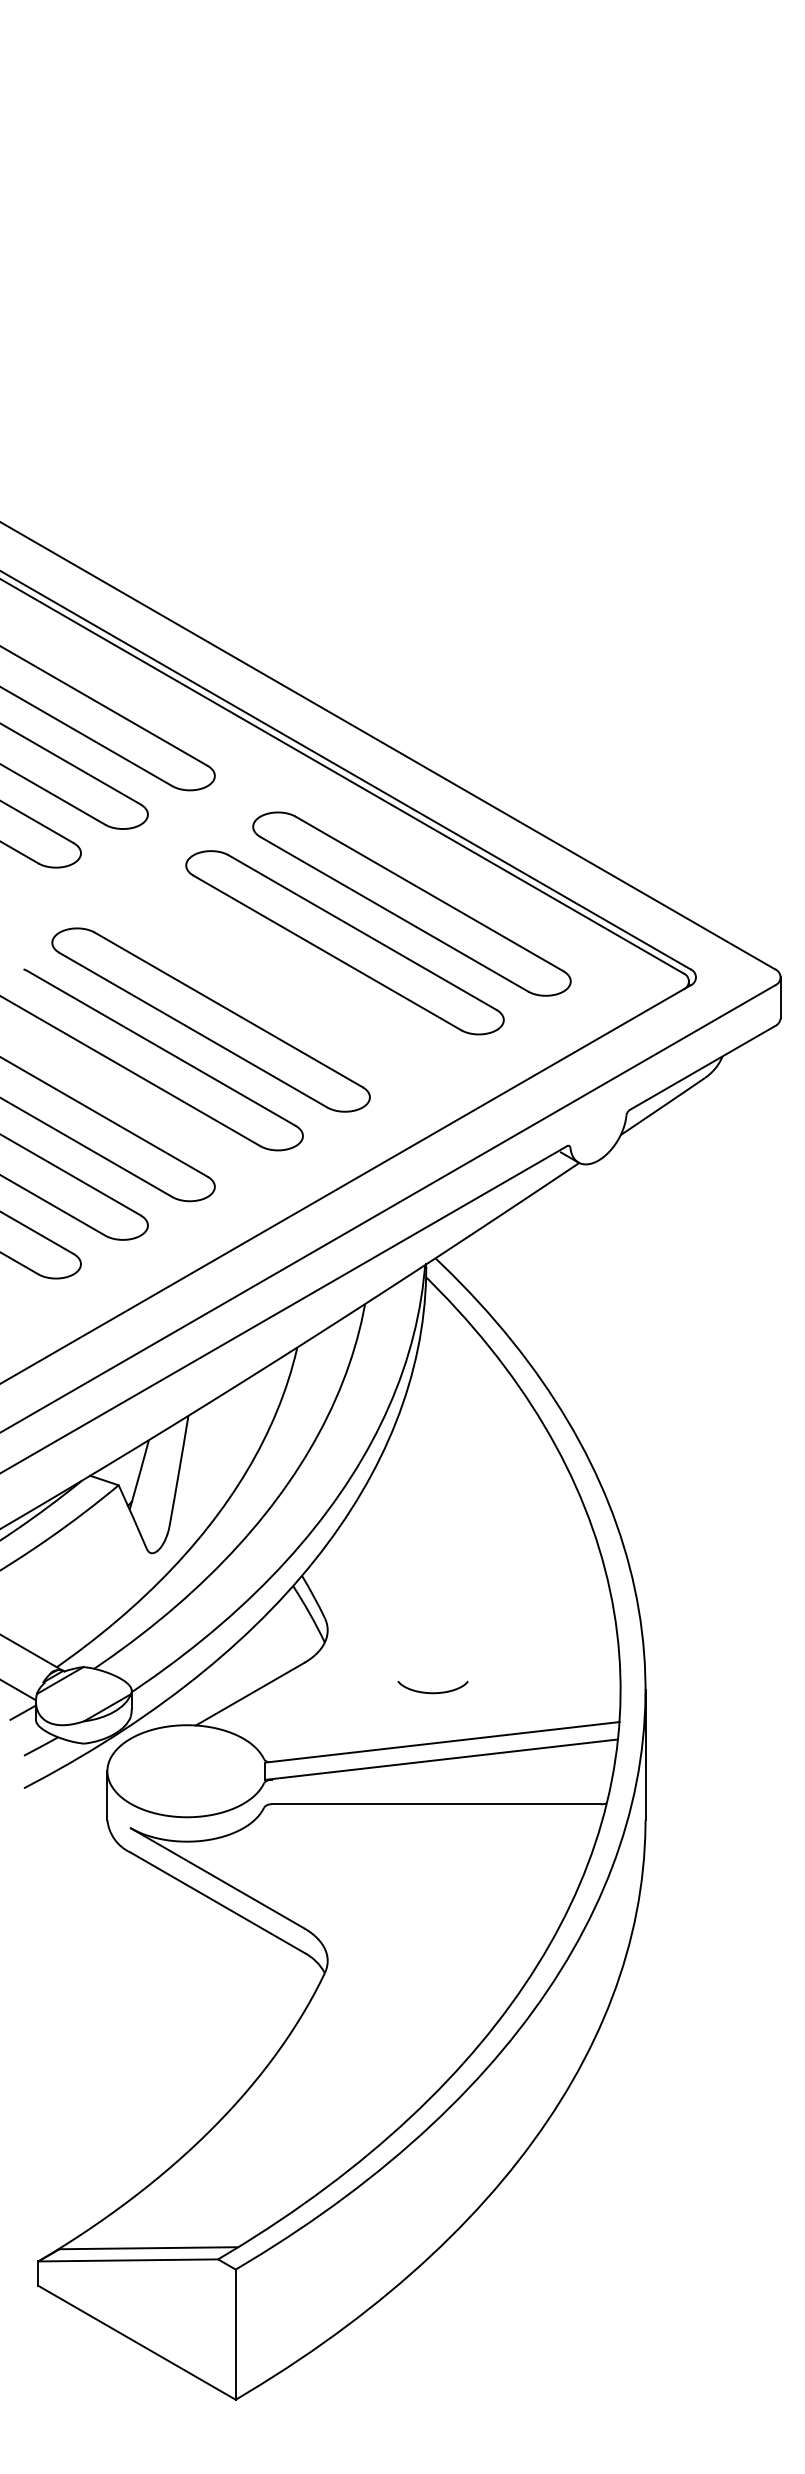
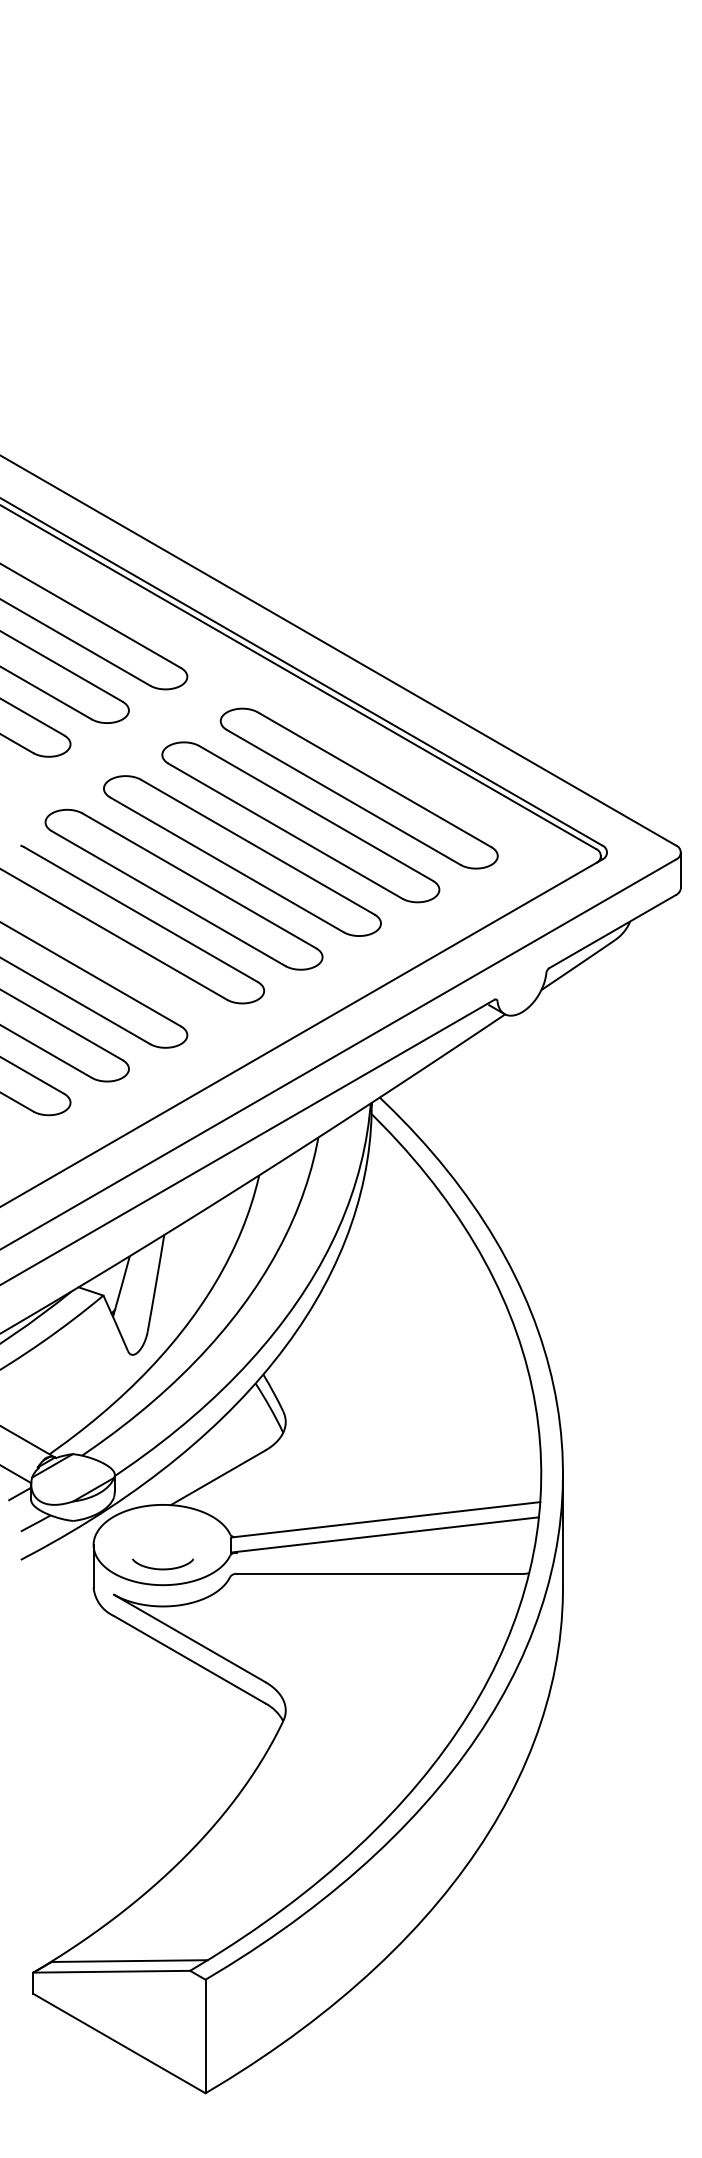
part: (277, 980) -> (241, 855), added
curve: (432, 1692) -> (162, 1568), moved

